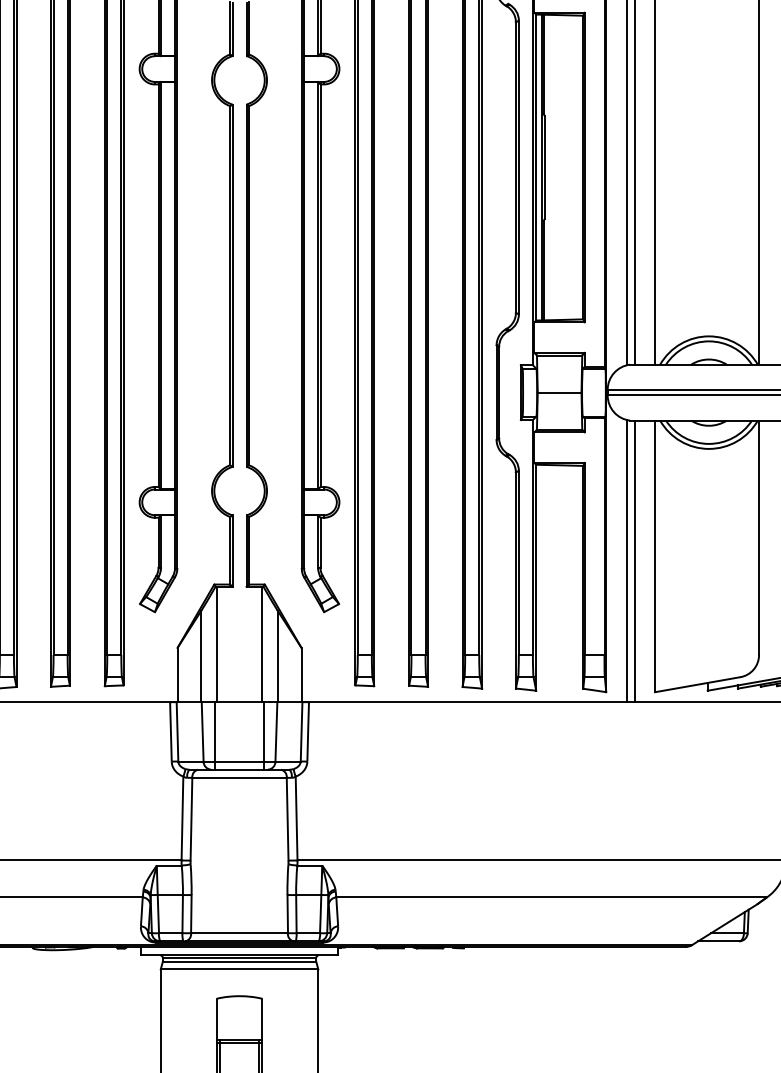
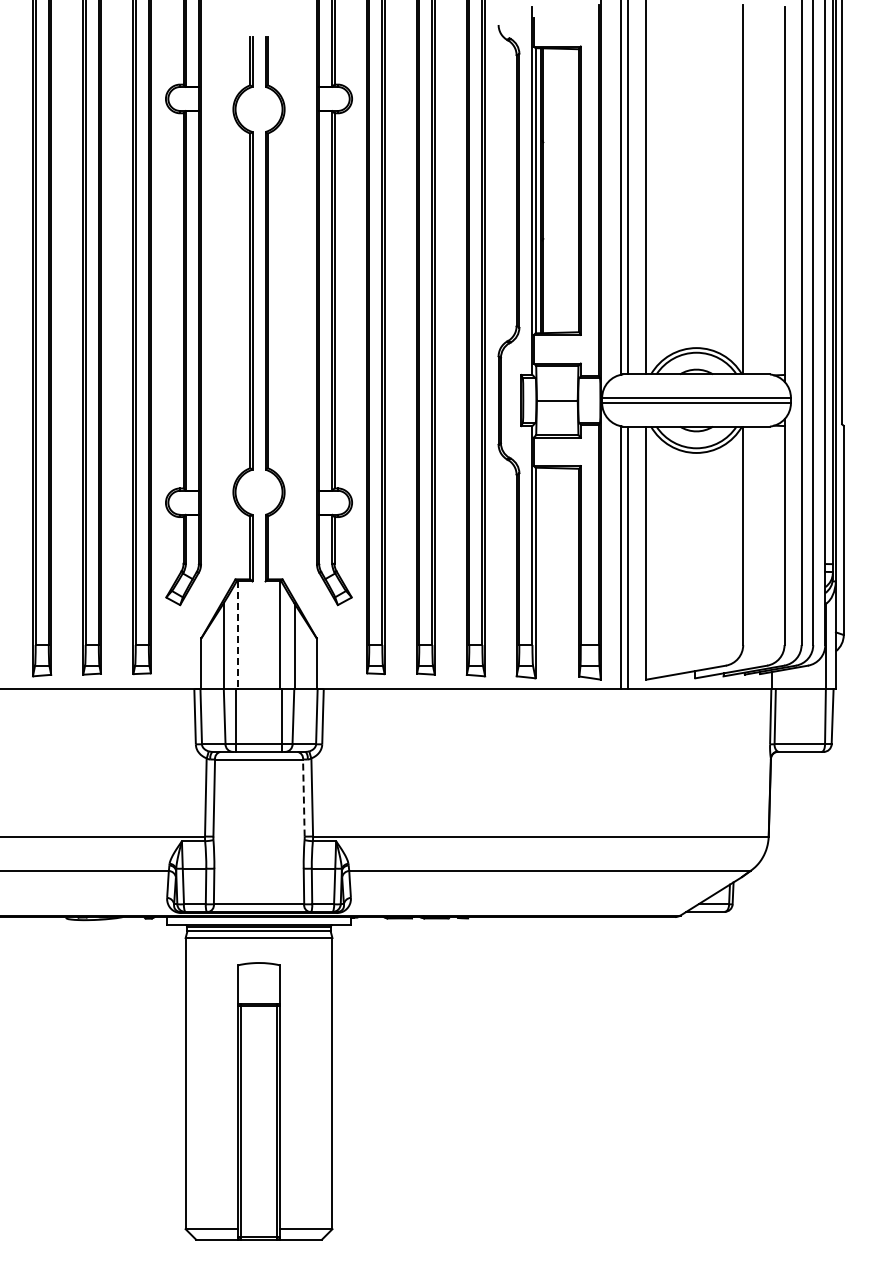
line: (217, 644) -> (238, 635), solid -> dashed
line: (287, 819) -> (303, 798), solid -> dashed

